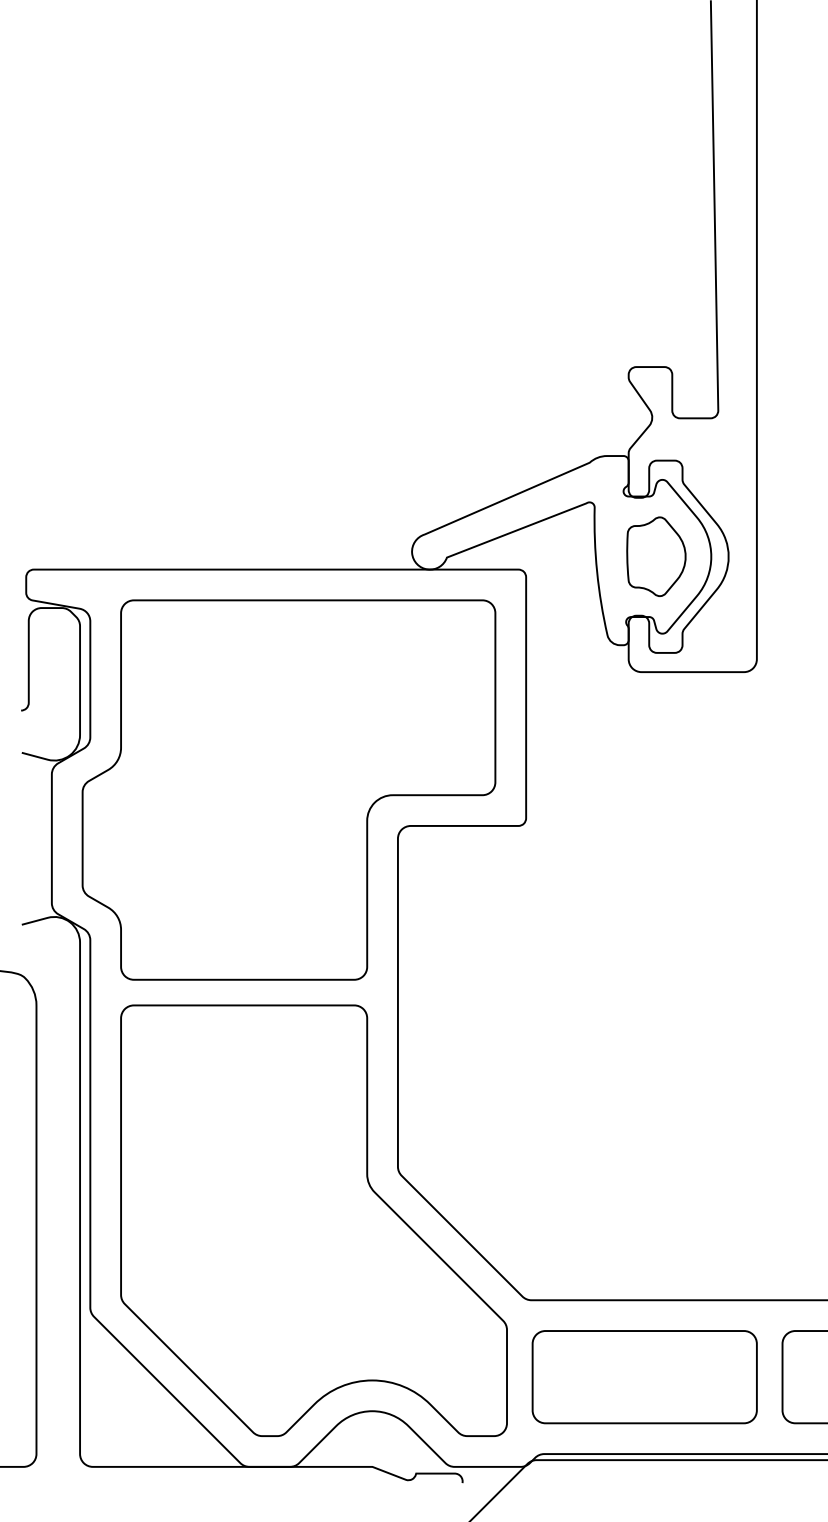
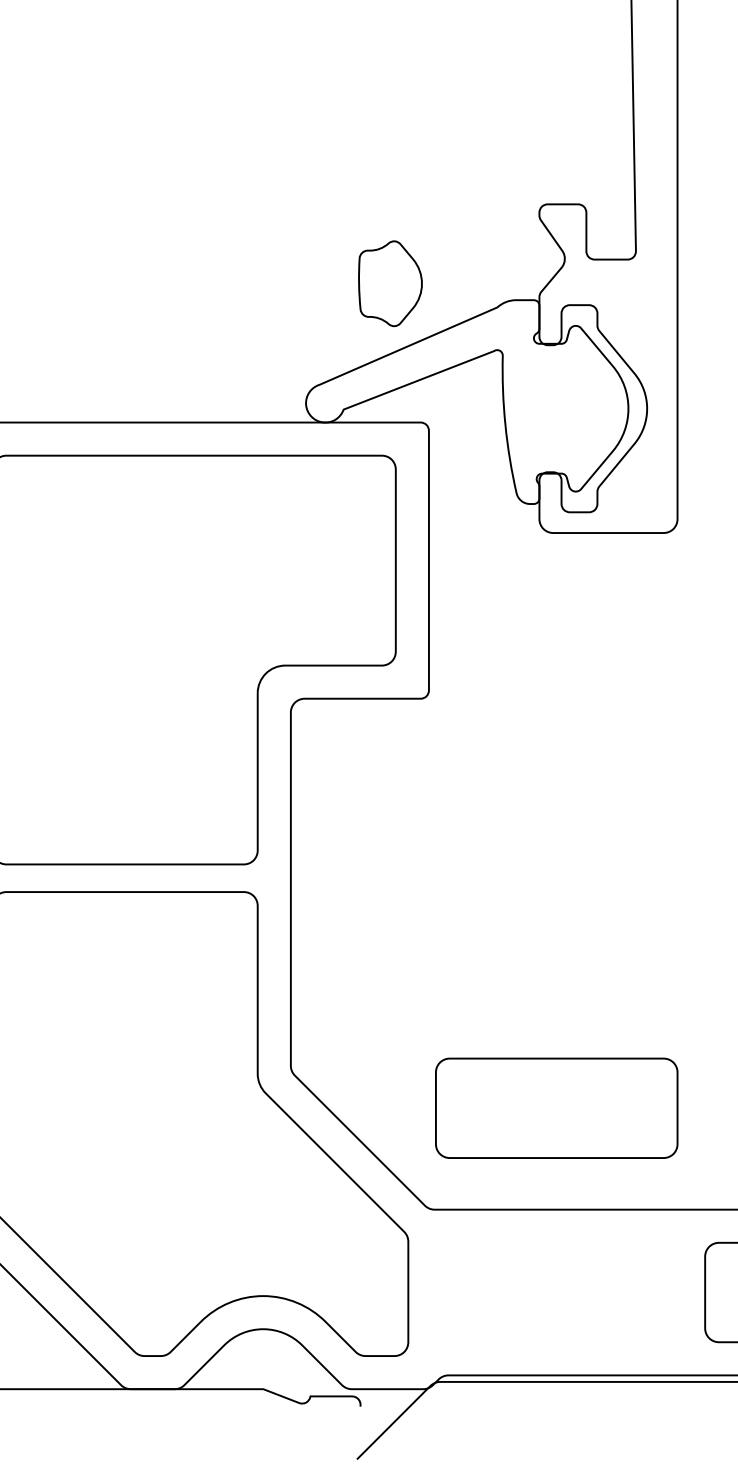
part: (656, 556) -> (390, 283), moved
part: (644, 1377) -> (556, 1108), moved

